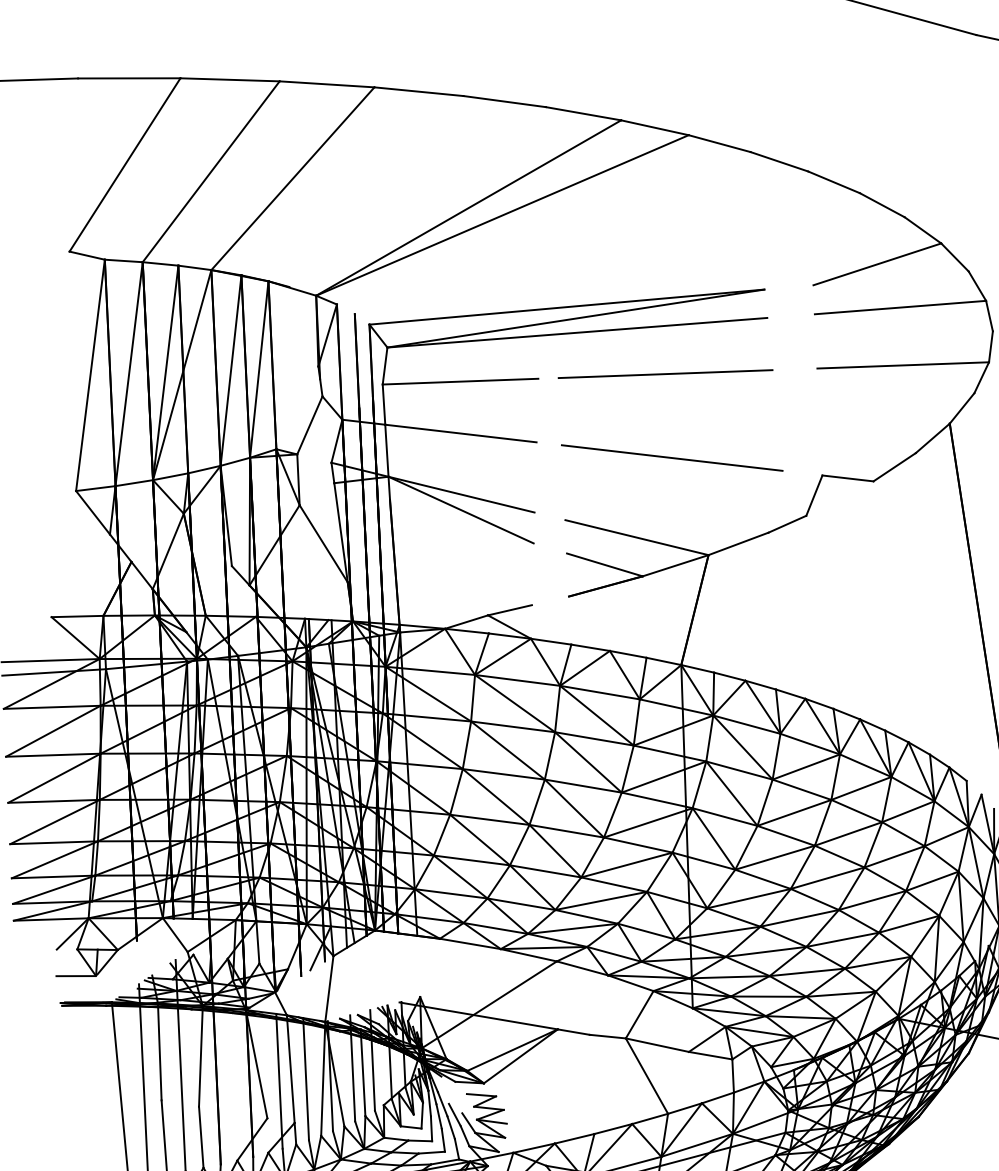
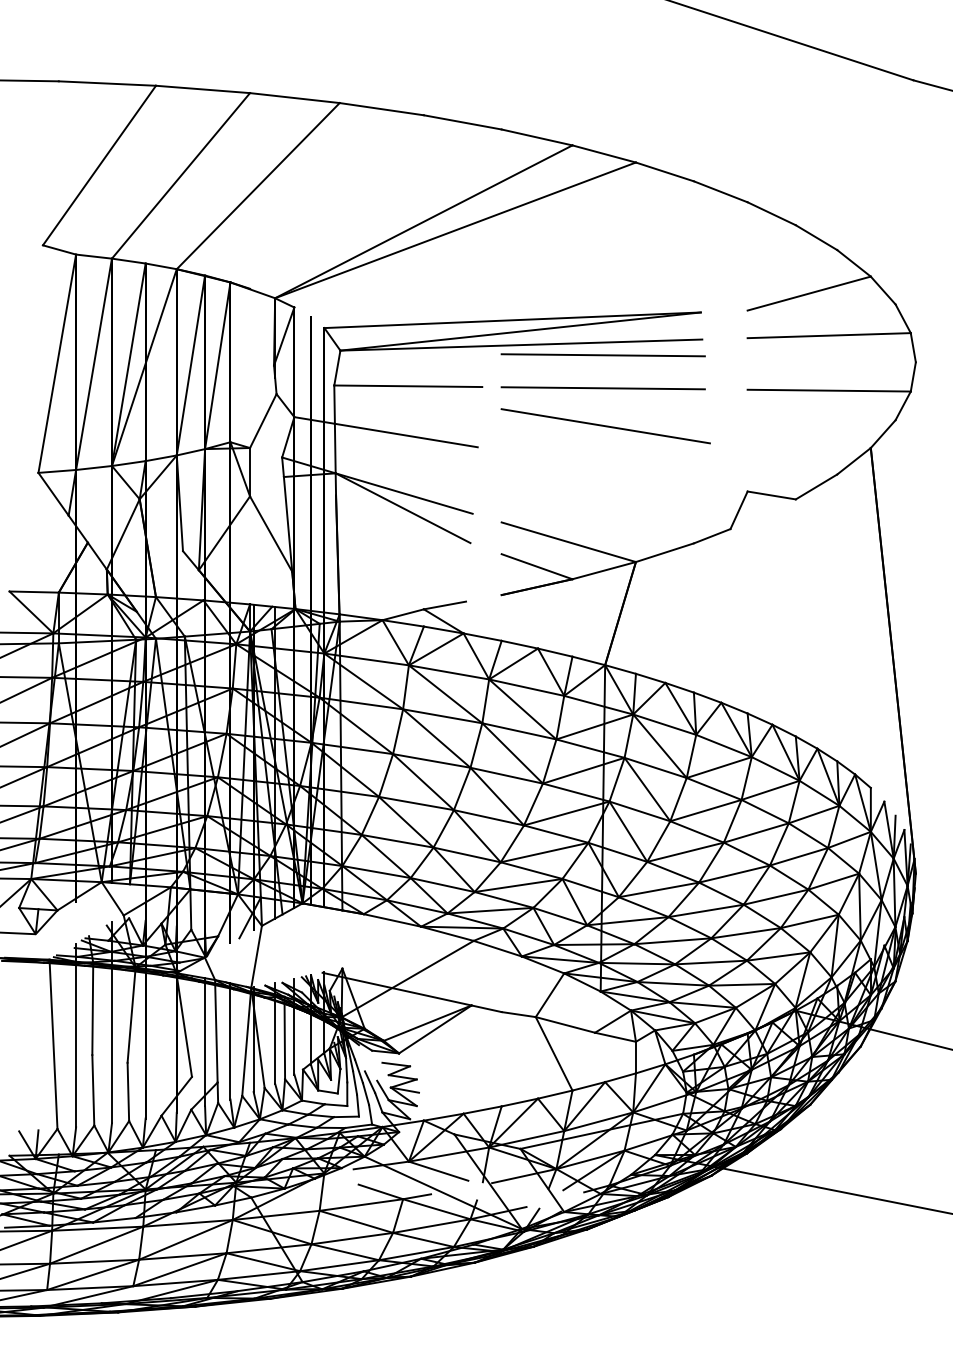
line: (663, 339) -> (602, 355), added
line: (671, 458) -> (605, 426), moved

